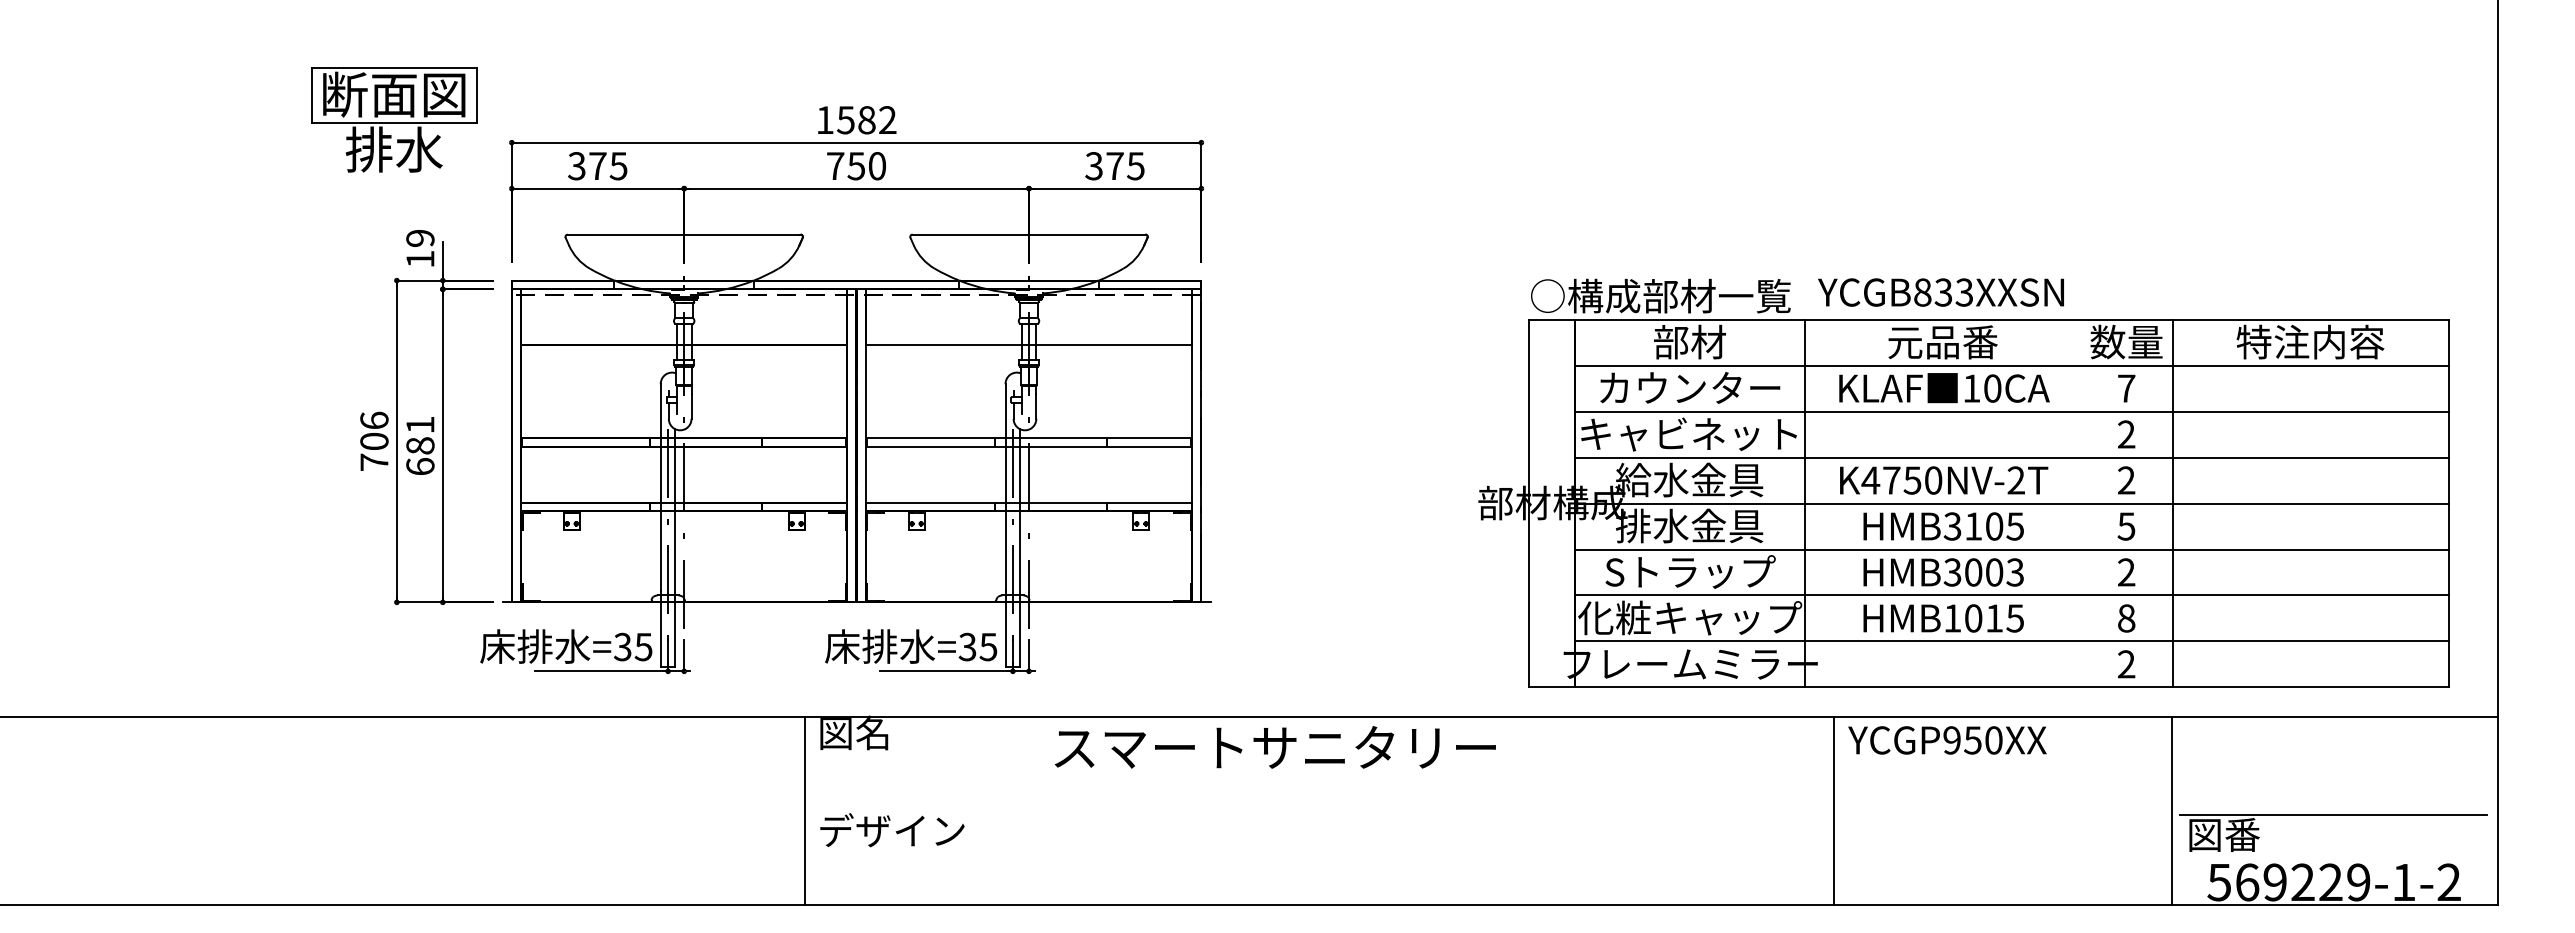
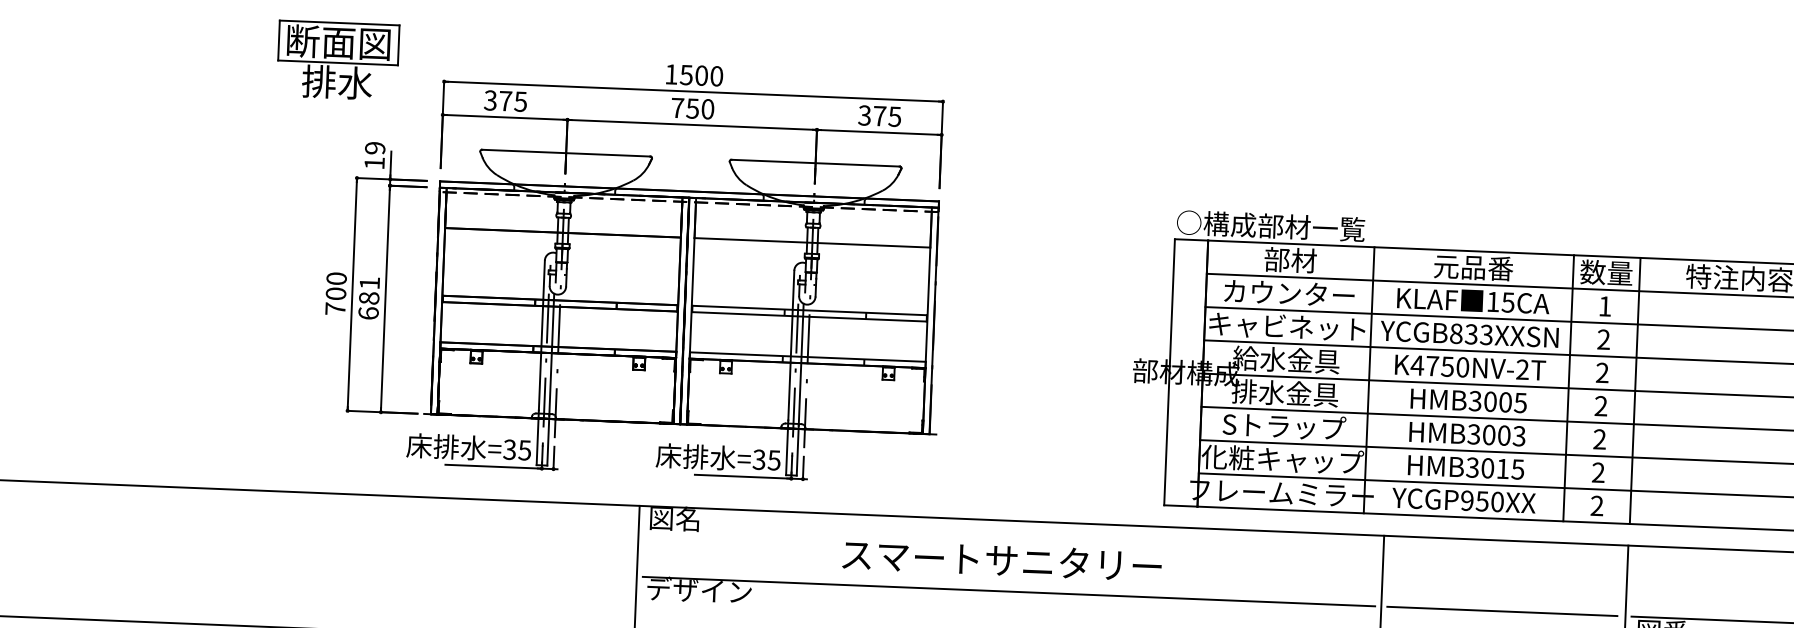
part: (394, 119) -> (338, 60), moved
text: (877, 120) -> (709, 76), 1582 -> 1500
text: (1940, 292) -> (1469, 334), moved
text: (1992, 388) -> (1508, 302), 10CA -> 15CA
text: (2126, 388) -> (1605, 306), 7 -> 1
text: (374, 420) -> (336, 278), 706 -> 700
line: (2080, 503) -> (1568, 388), added
text: (1973, 526) -> (1490, 401), HMB3105 -> HMB3005
text: (2126, 526) -> (1601, 406), 5 -> 2
text: (1952, 618) -> (1472, 467), HMB1015 -> HMB3015
text: (2126, 618) -> (1598, 472), 8 -> 2
text: (1947, 740) -> (1463, 500), moved
text: (1274, 747) -> (1001, 560), moved
line: (2001, 814) -> (1502, 610), added
line: (1319, 815) -> (1008, 591), added

